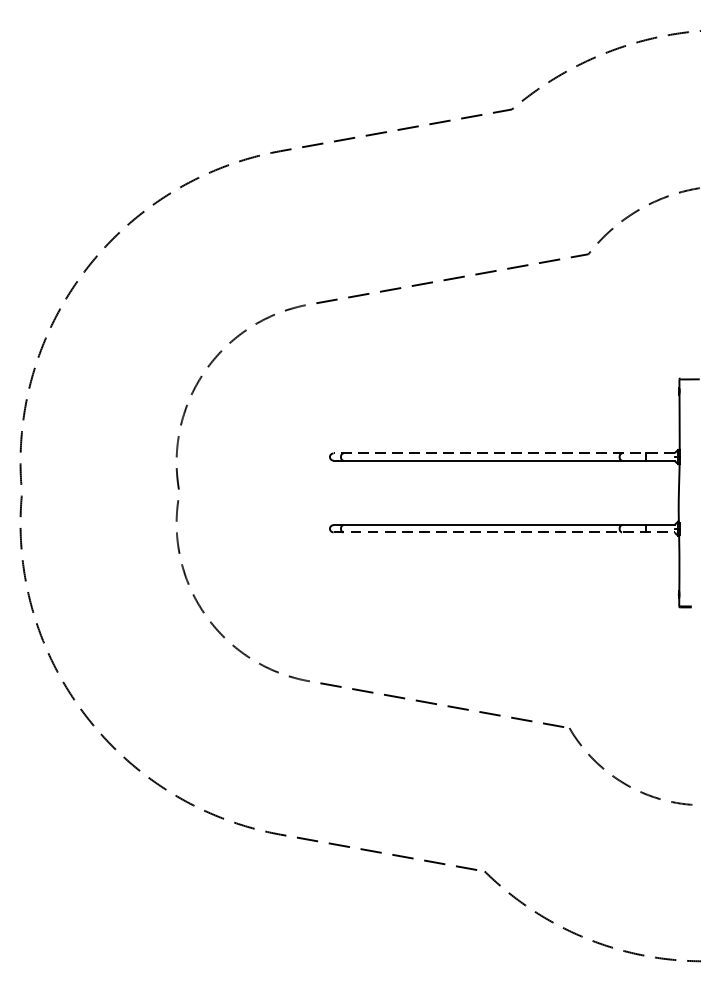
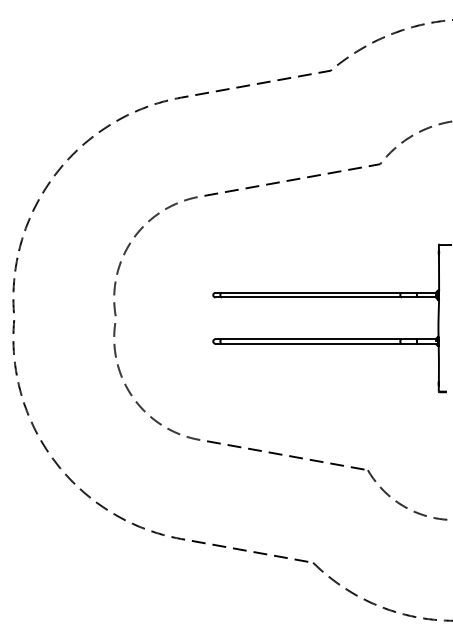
line: (503, 452) -> (325, 292), dashed -> solid
line: (505, 531) -> (326, 343), dashed -> solid

